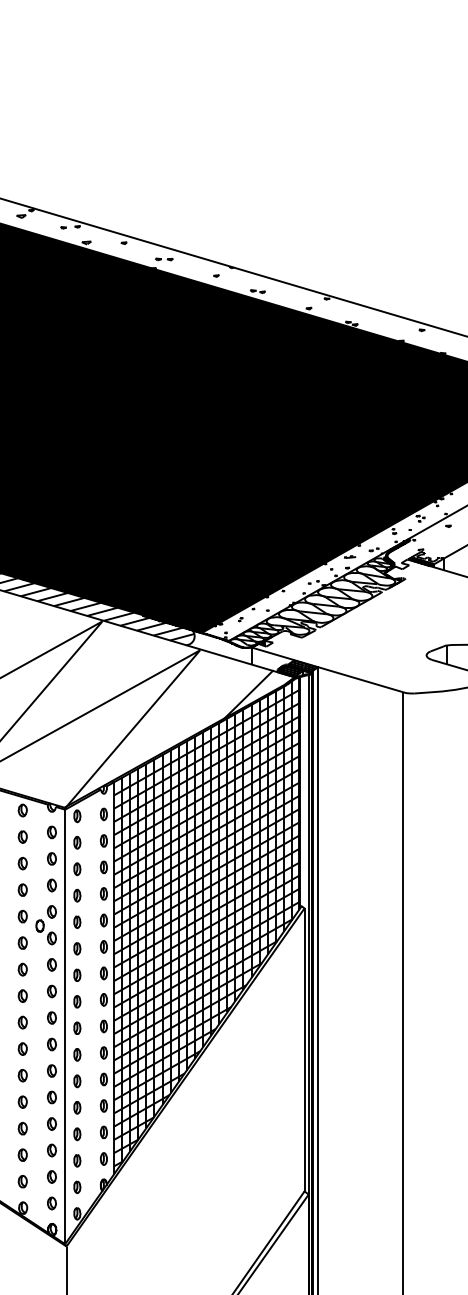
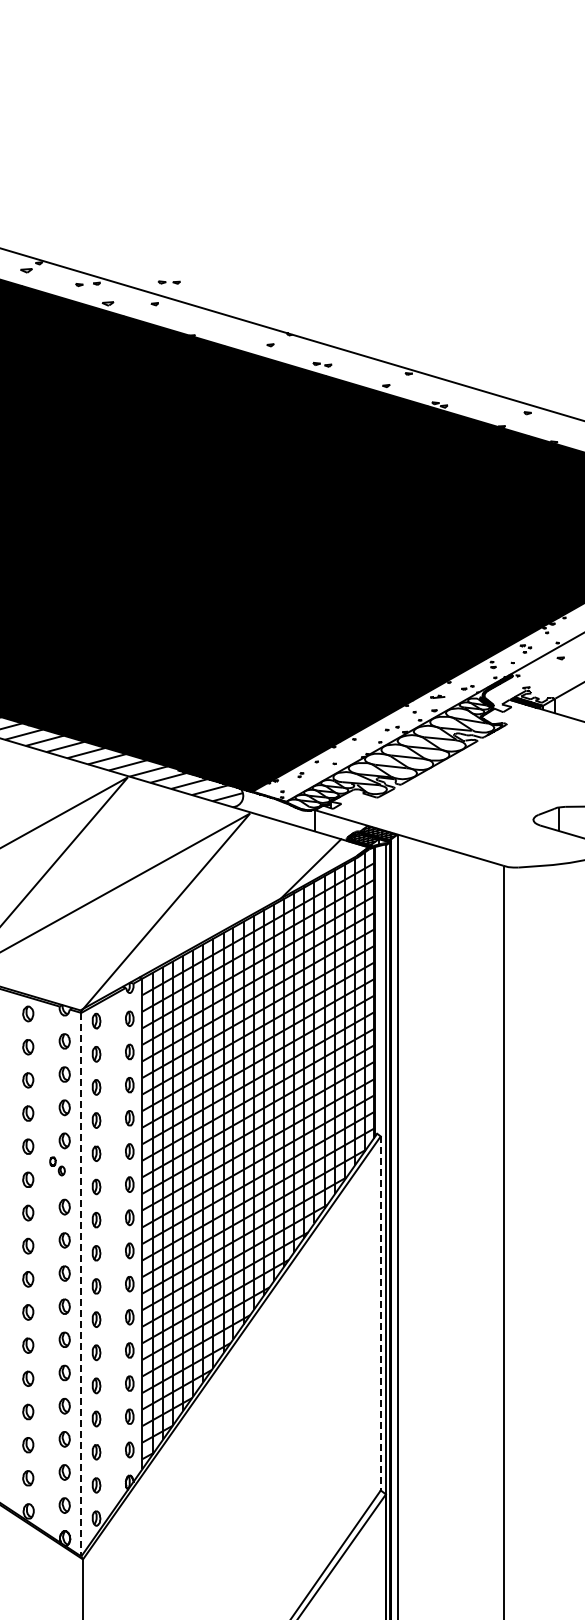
part: (163, 259) -> (168, 282), moved
part: (46, 932) -> (57, 1166), size x0.6
line: (65, 1026) -> (81, 1284), solid -> dashed
line: (304, 1049) -> (380, 1313), solid -> dashed

